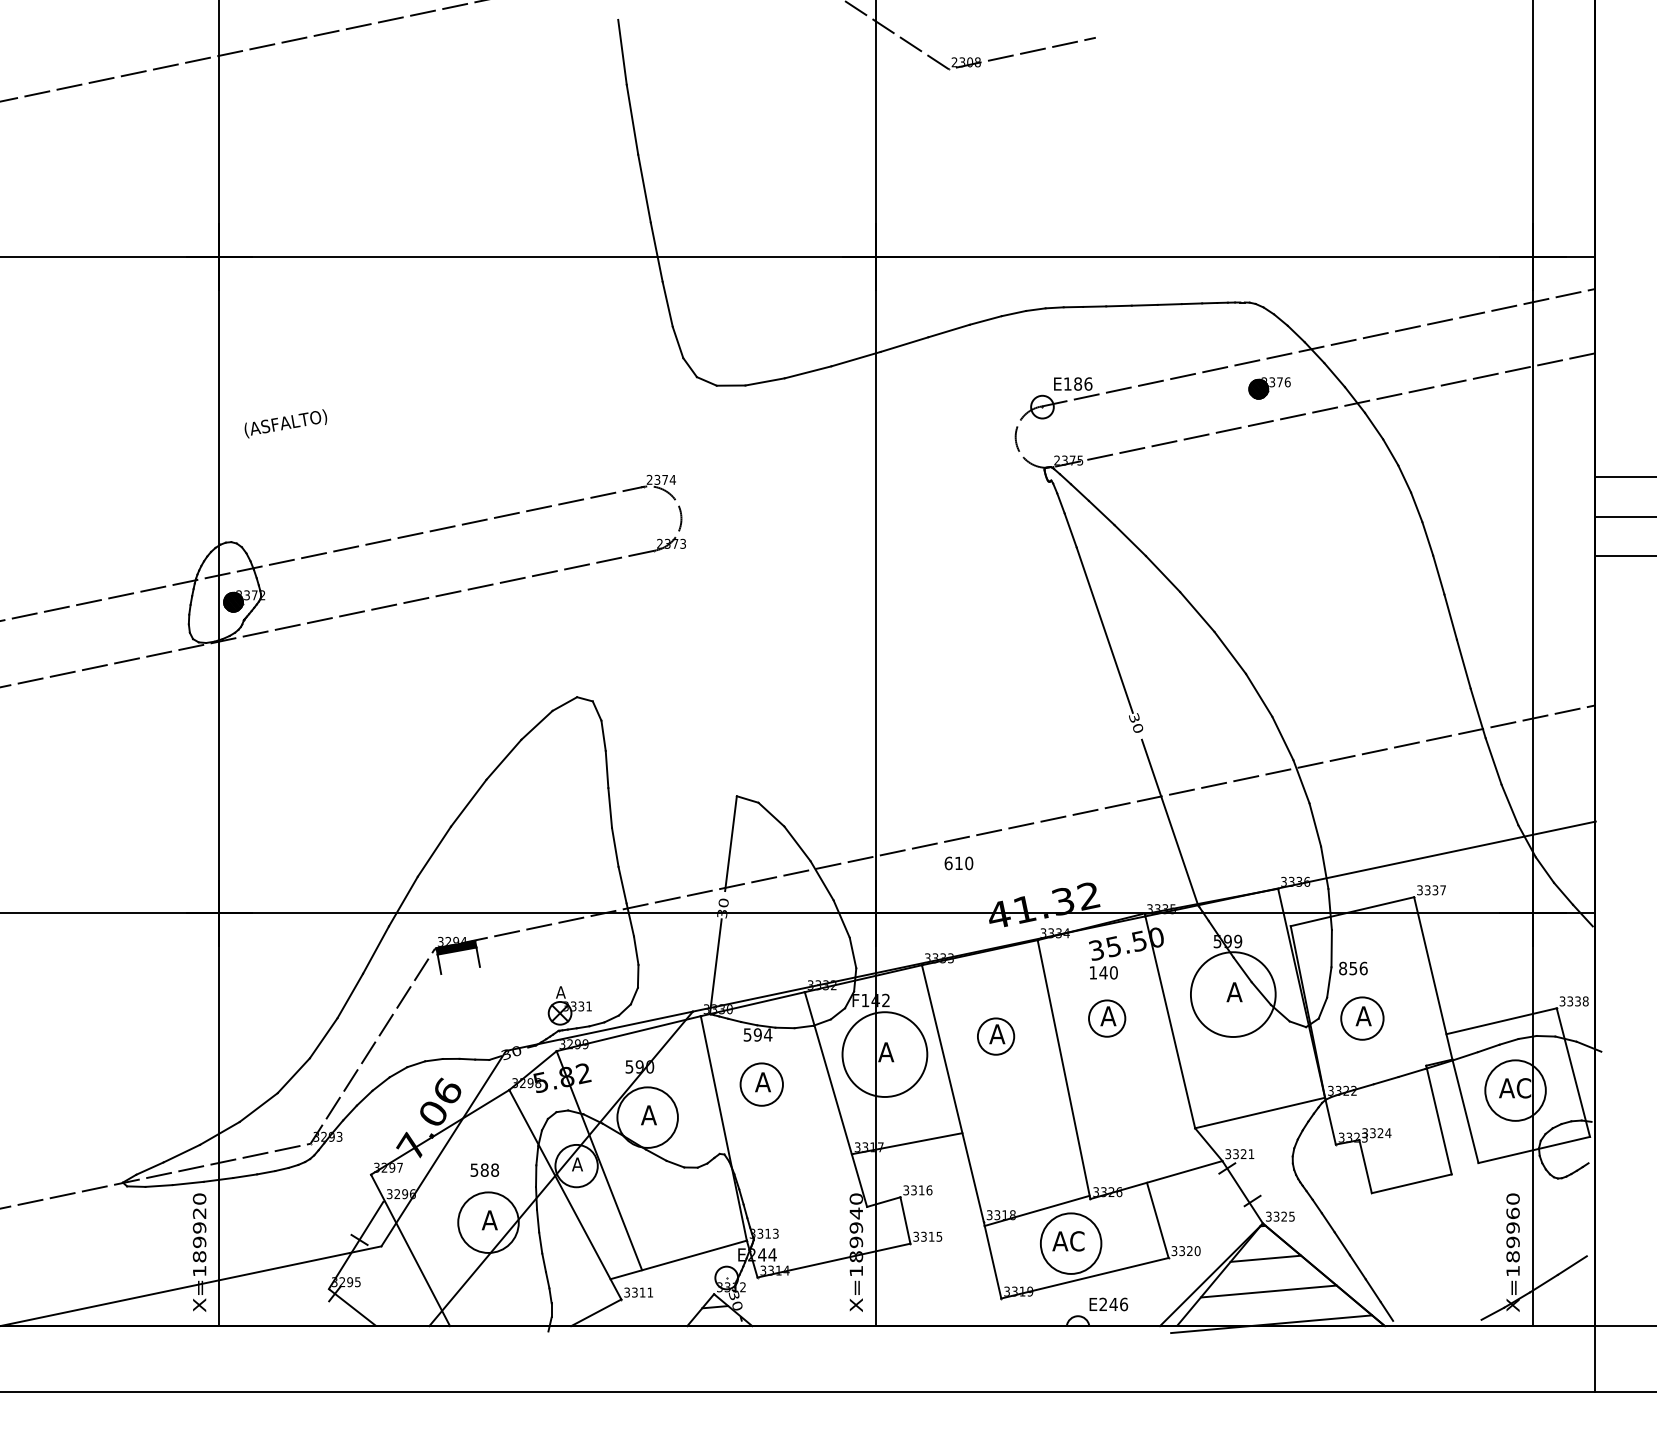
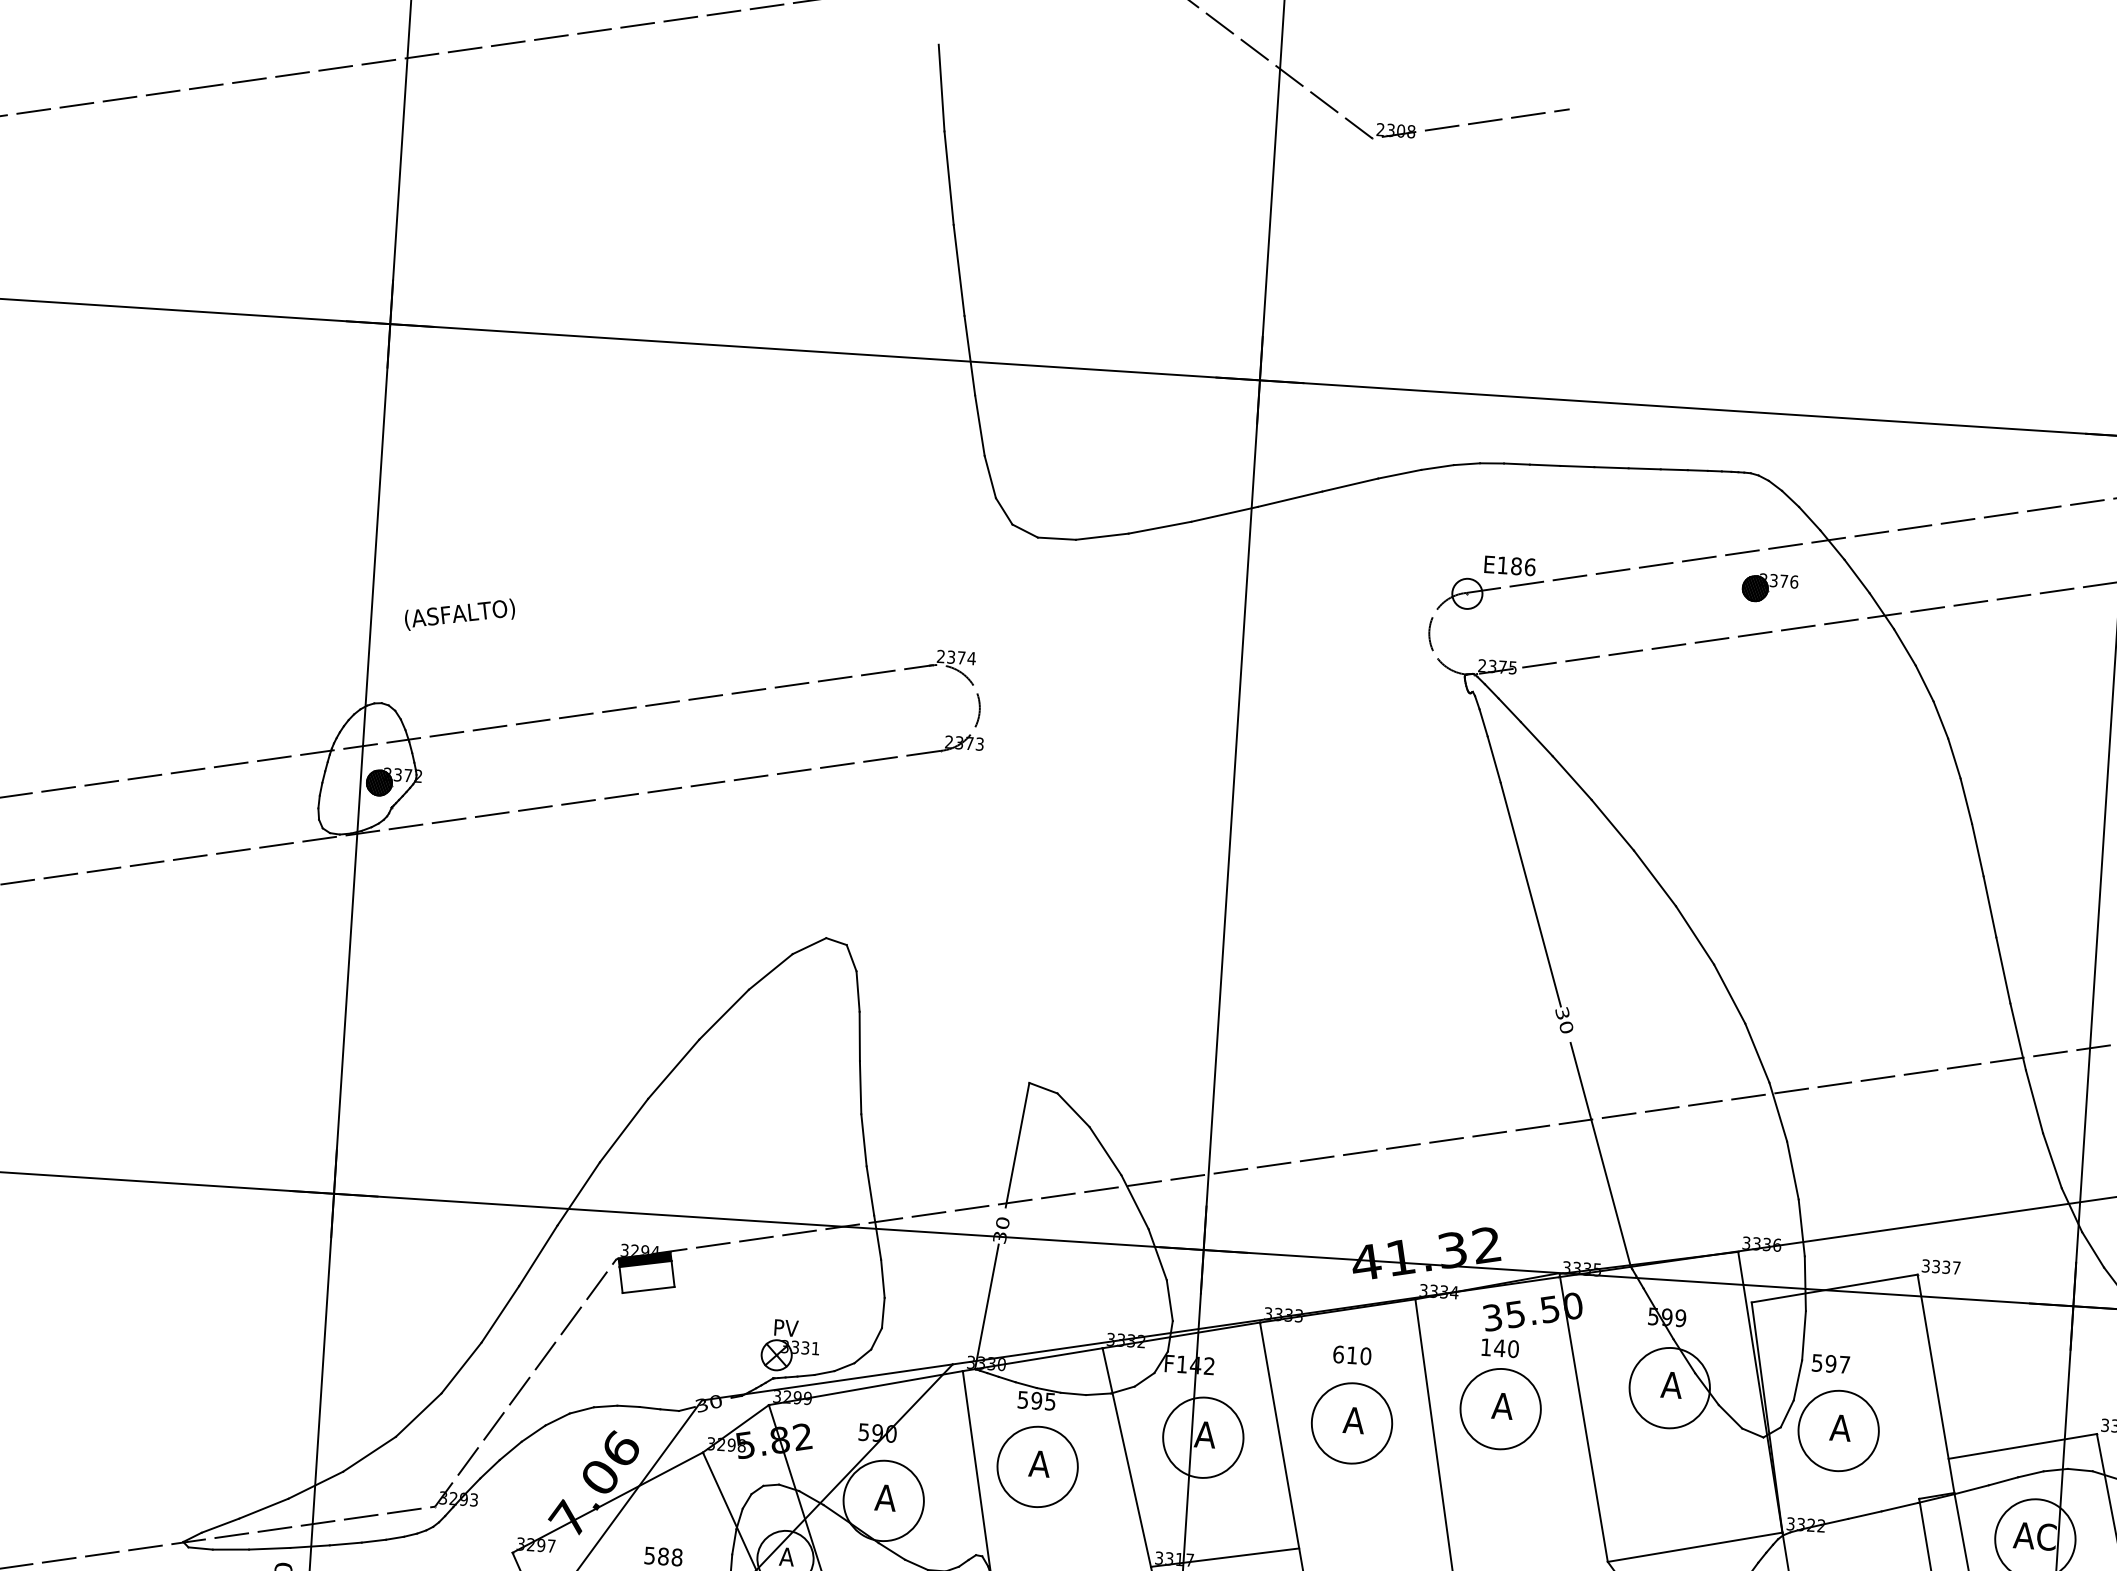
text: (285, 423) -> (459, 614), moved
text: (958, 863) -> (1351, 1355), moved
text: (1353, 968) -> (1831, 1363), 856 -> 597
line: (460, 970) -> (648, 1290), added
text: (565, 992) -> (785, 1328), A -> PV
circle: (1233, 994) -> (1670, 1388), size x0.71
circle: (1106, 1018) -> (1499, 1408), size x1.67
circle: (1362, 1018) -> (1838, 1430), size x1.43
text: (767, 1034) -> (1049, 1401), 594 -> 595
circle: (995, 1036) -> (1351, 1423), size x1.67
circle: (884, 1054) -> (1202, 1437), size x0.71
circle: (761, 1084) -> (1037, 1466), size x1.43

